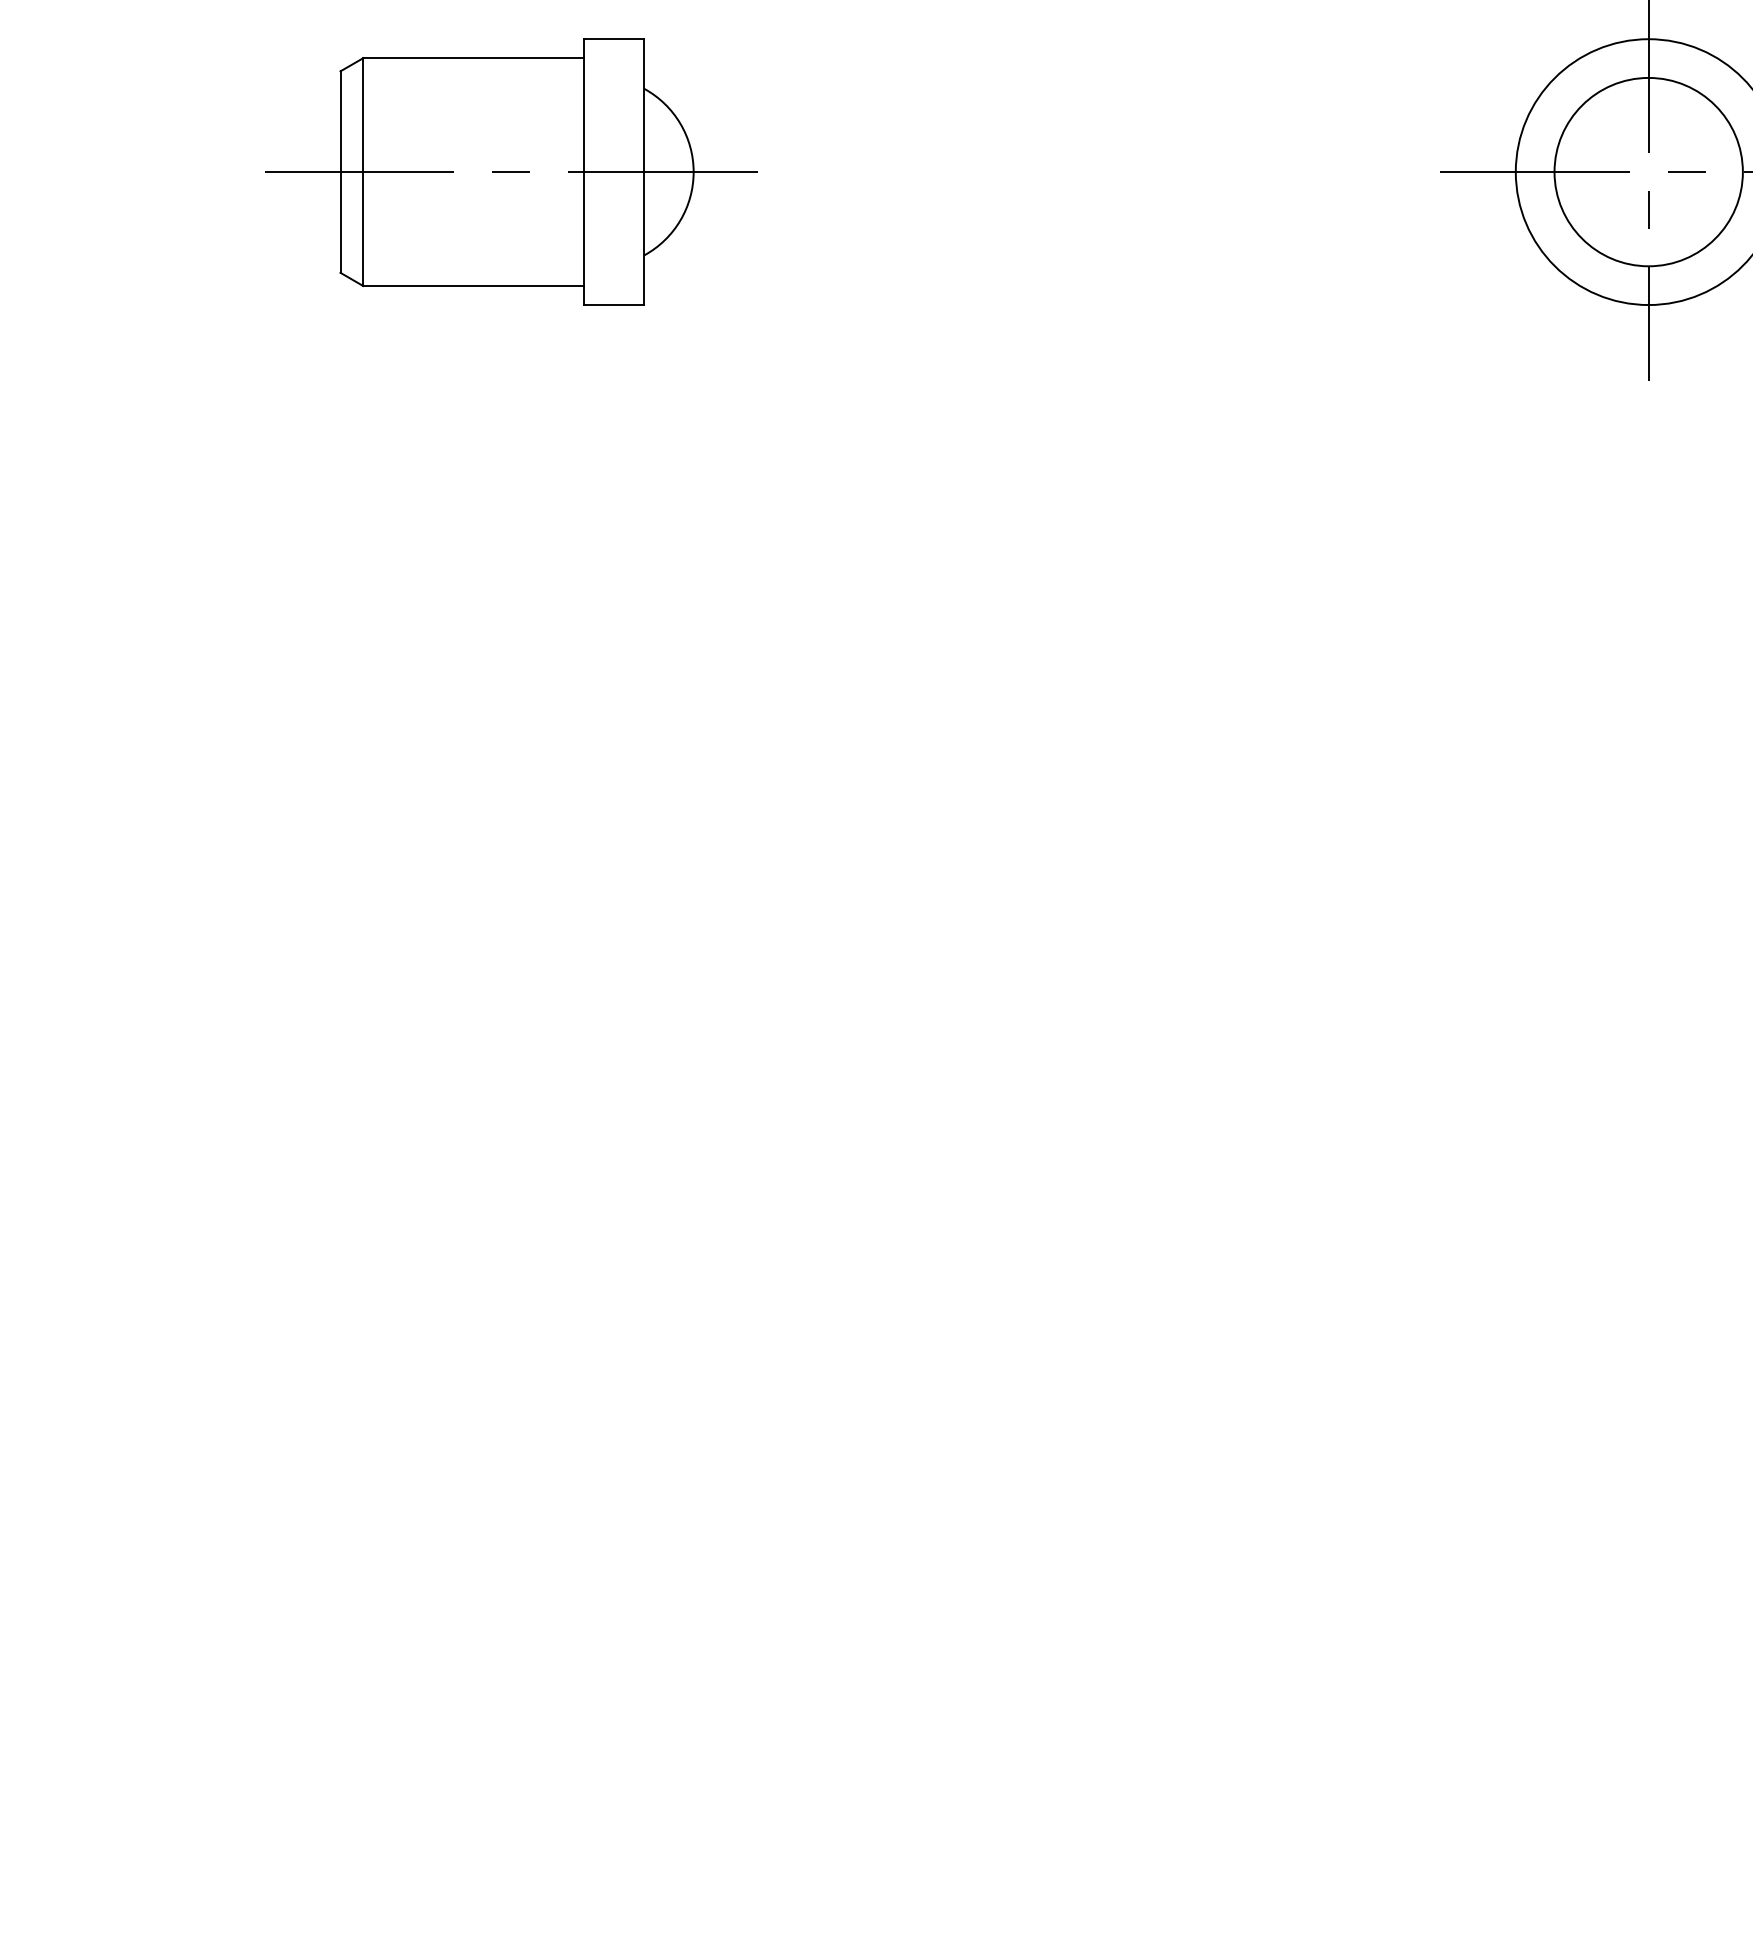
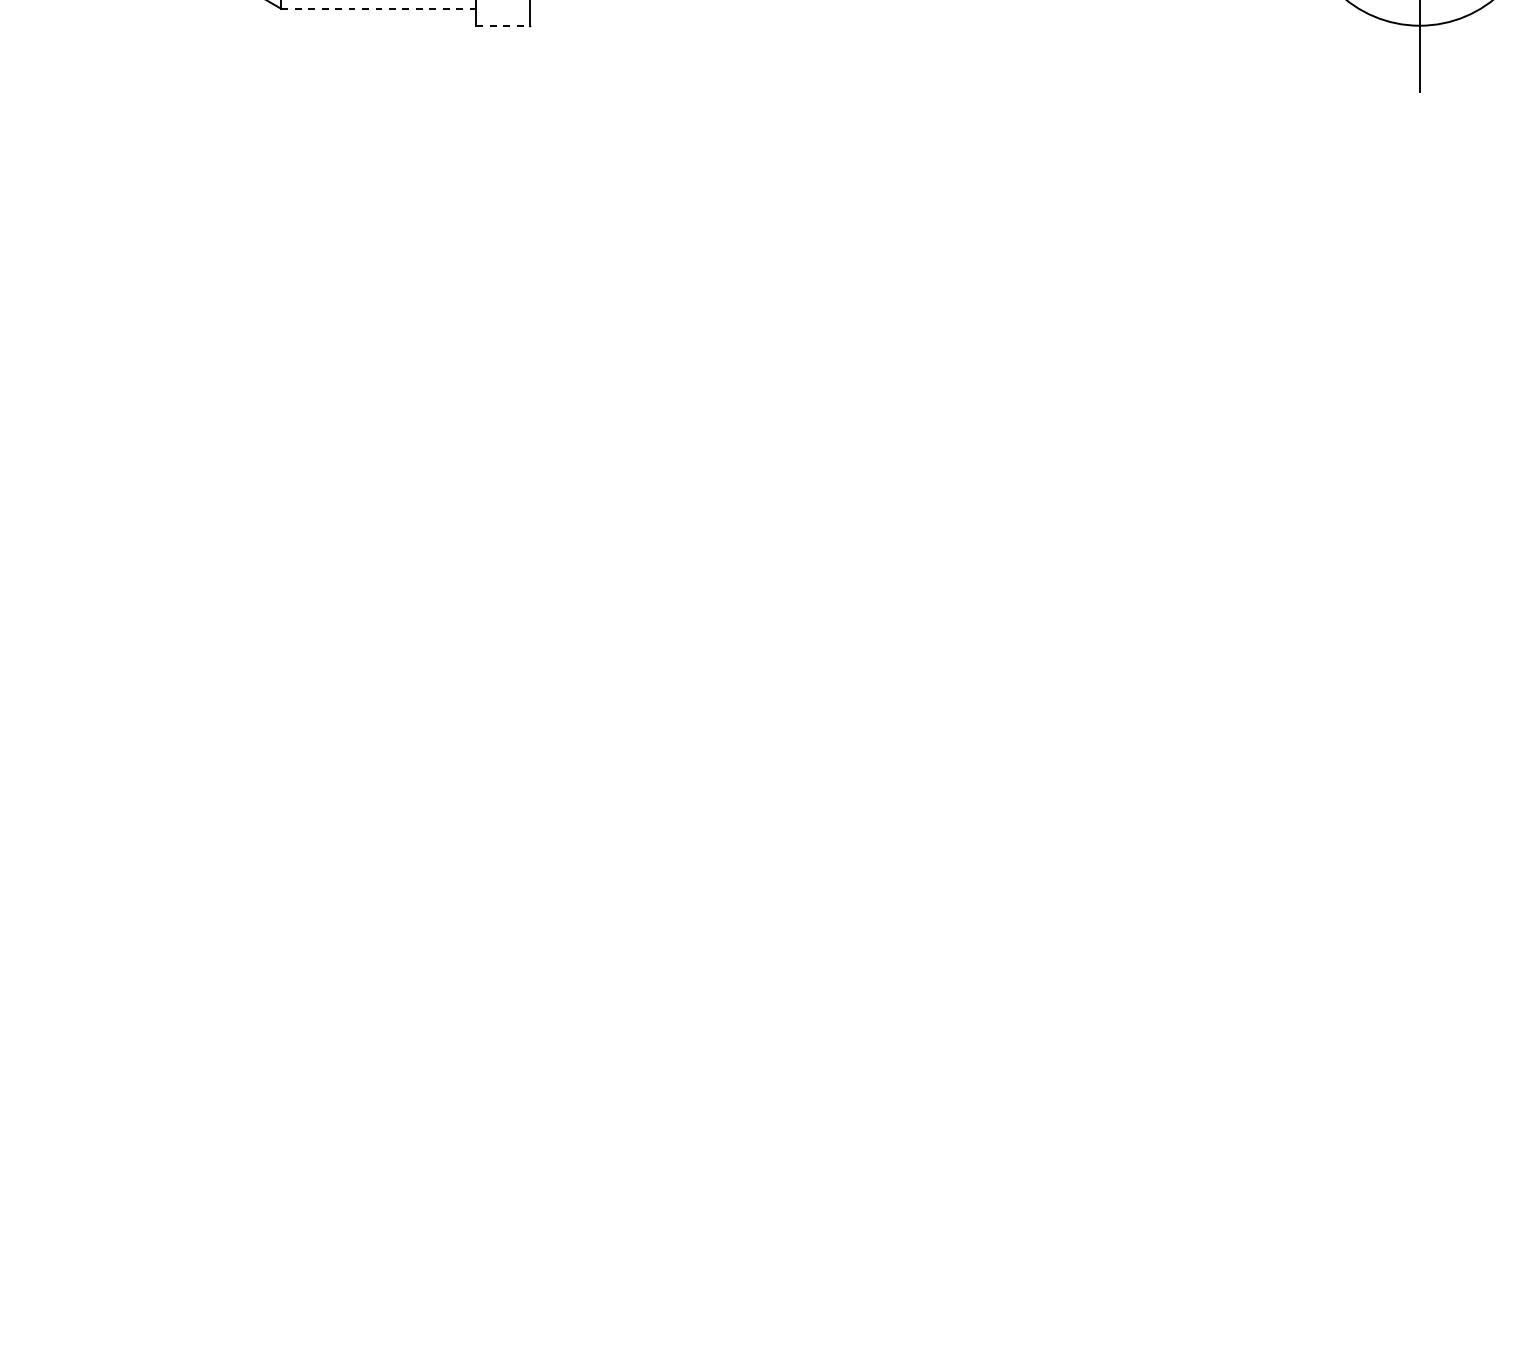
line: (473, 286) -> (379, 9), solid -> dashed
line: (614, 305) -> (503, 26), solid -> dashed

